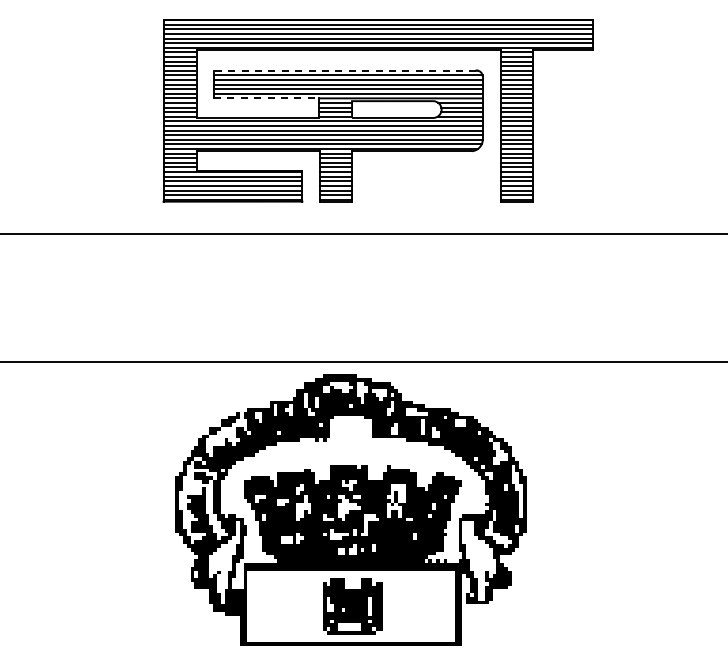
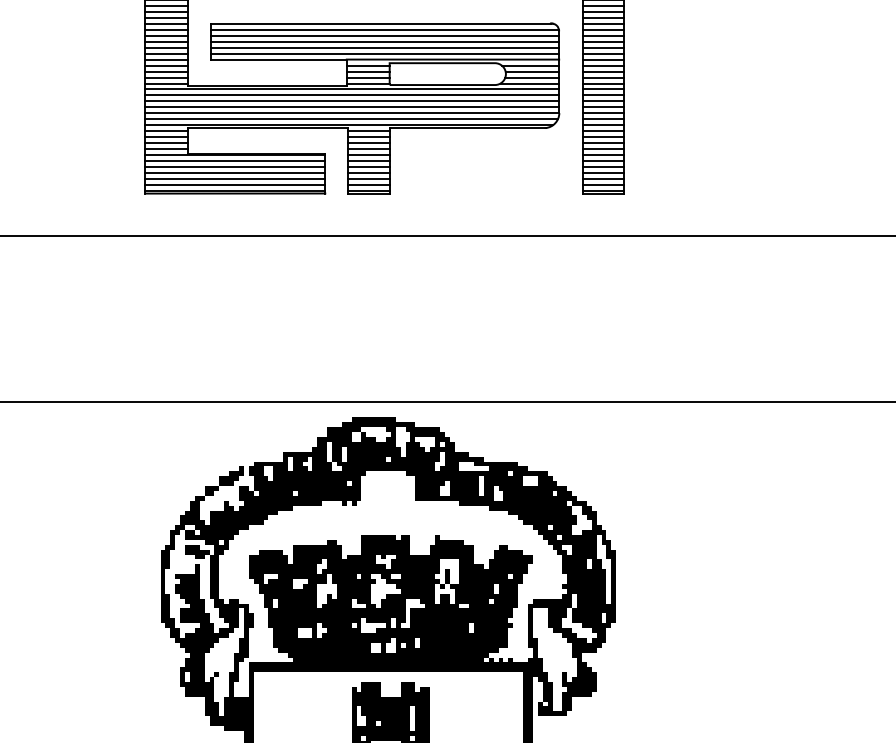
line: (344, 70) -> (379, 23), dashed -> solid
line: (267, 98) -> (279, 59), dashed -> solid

